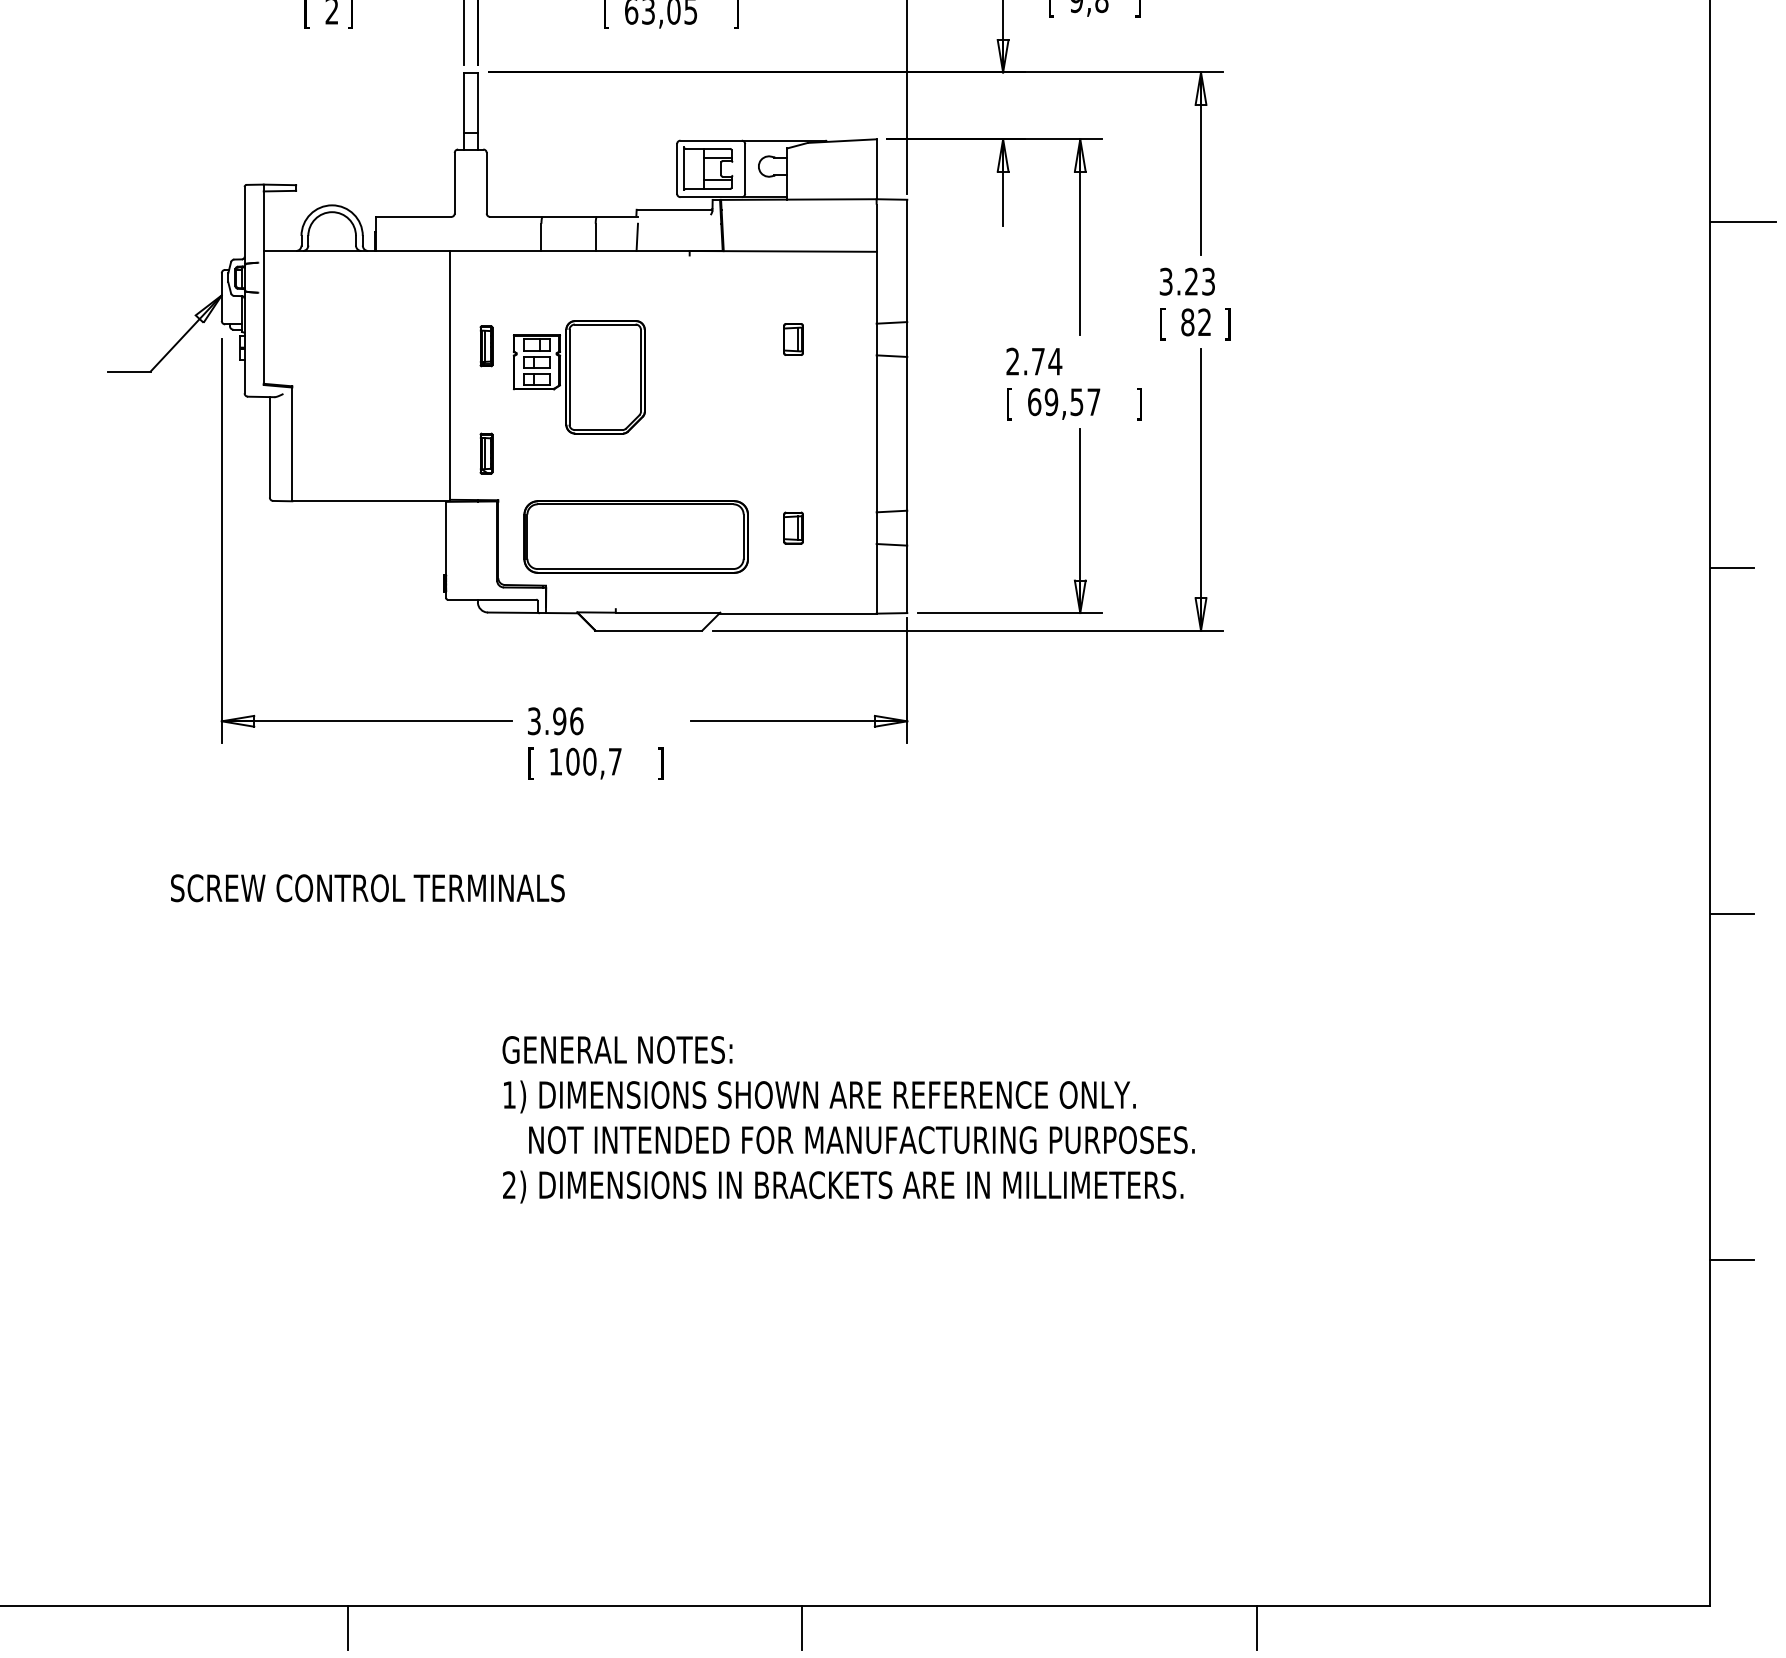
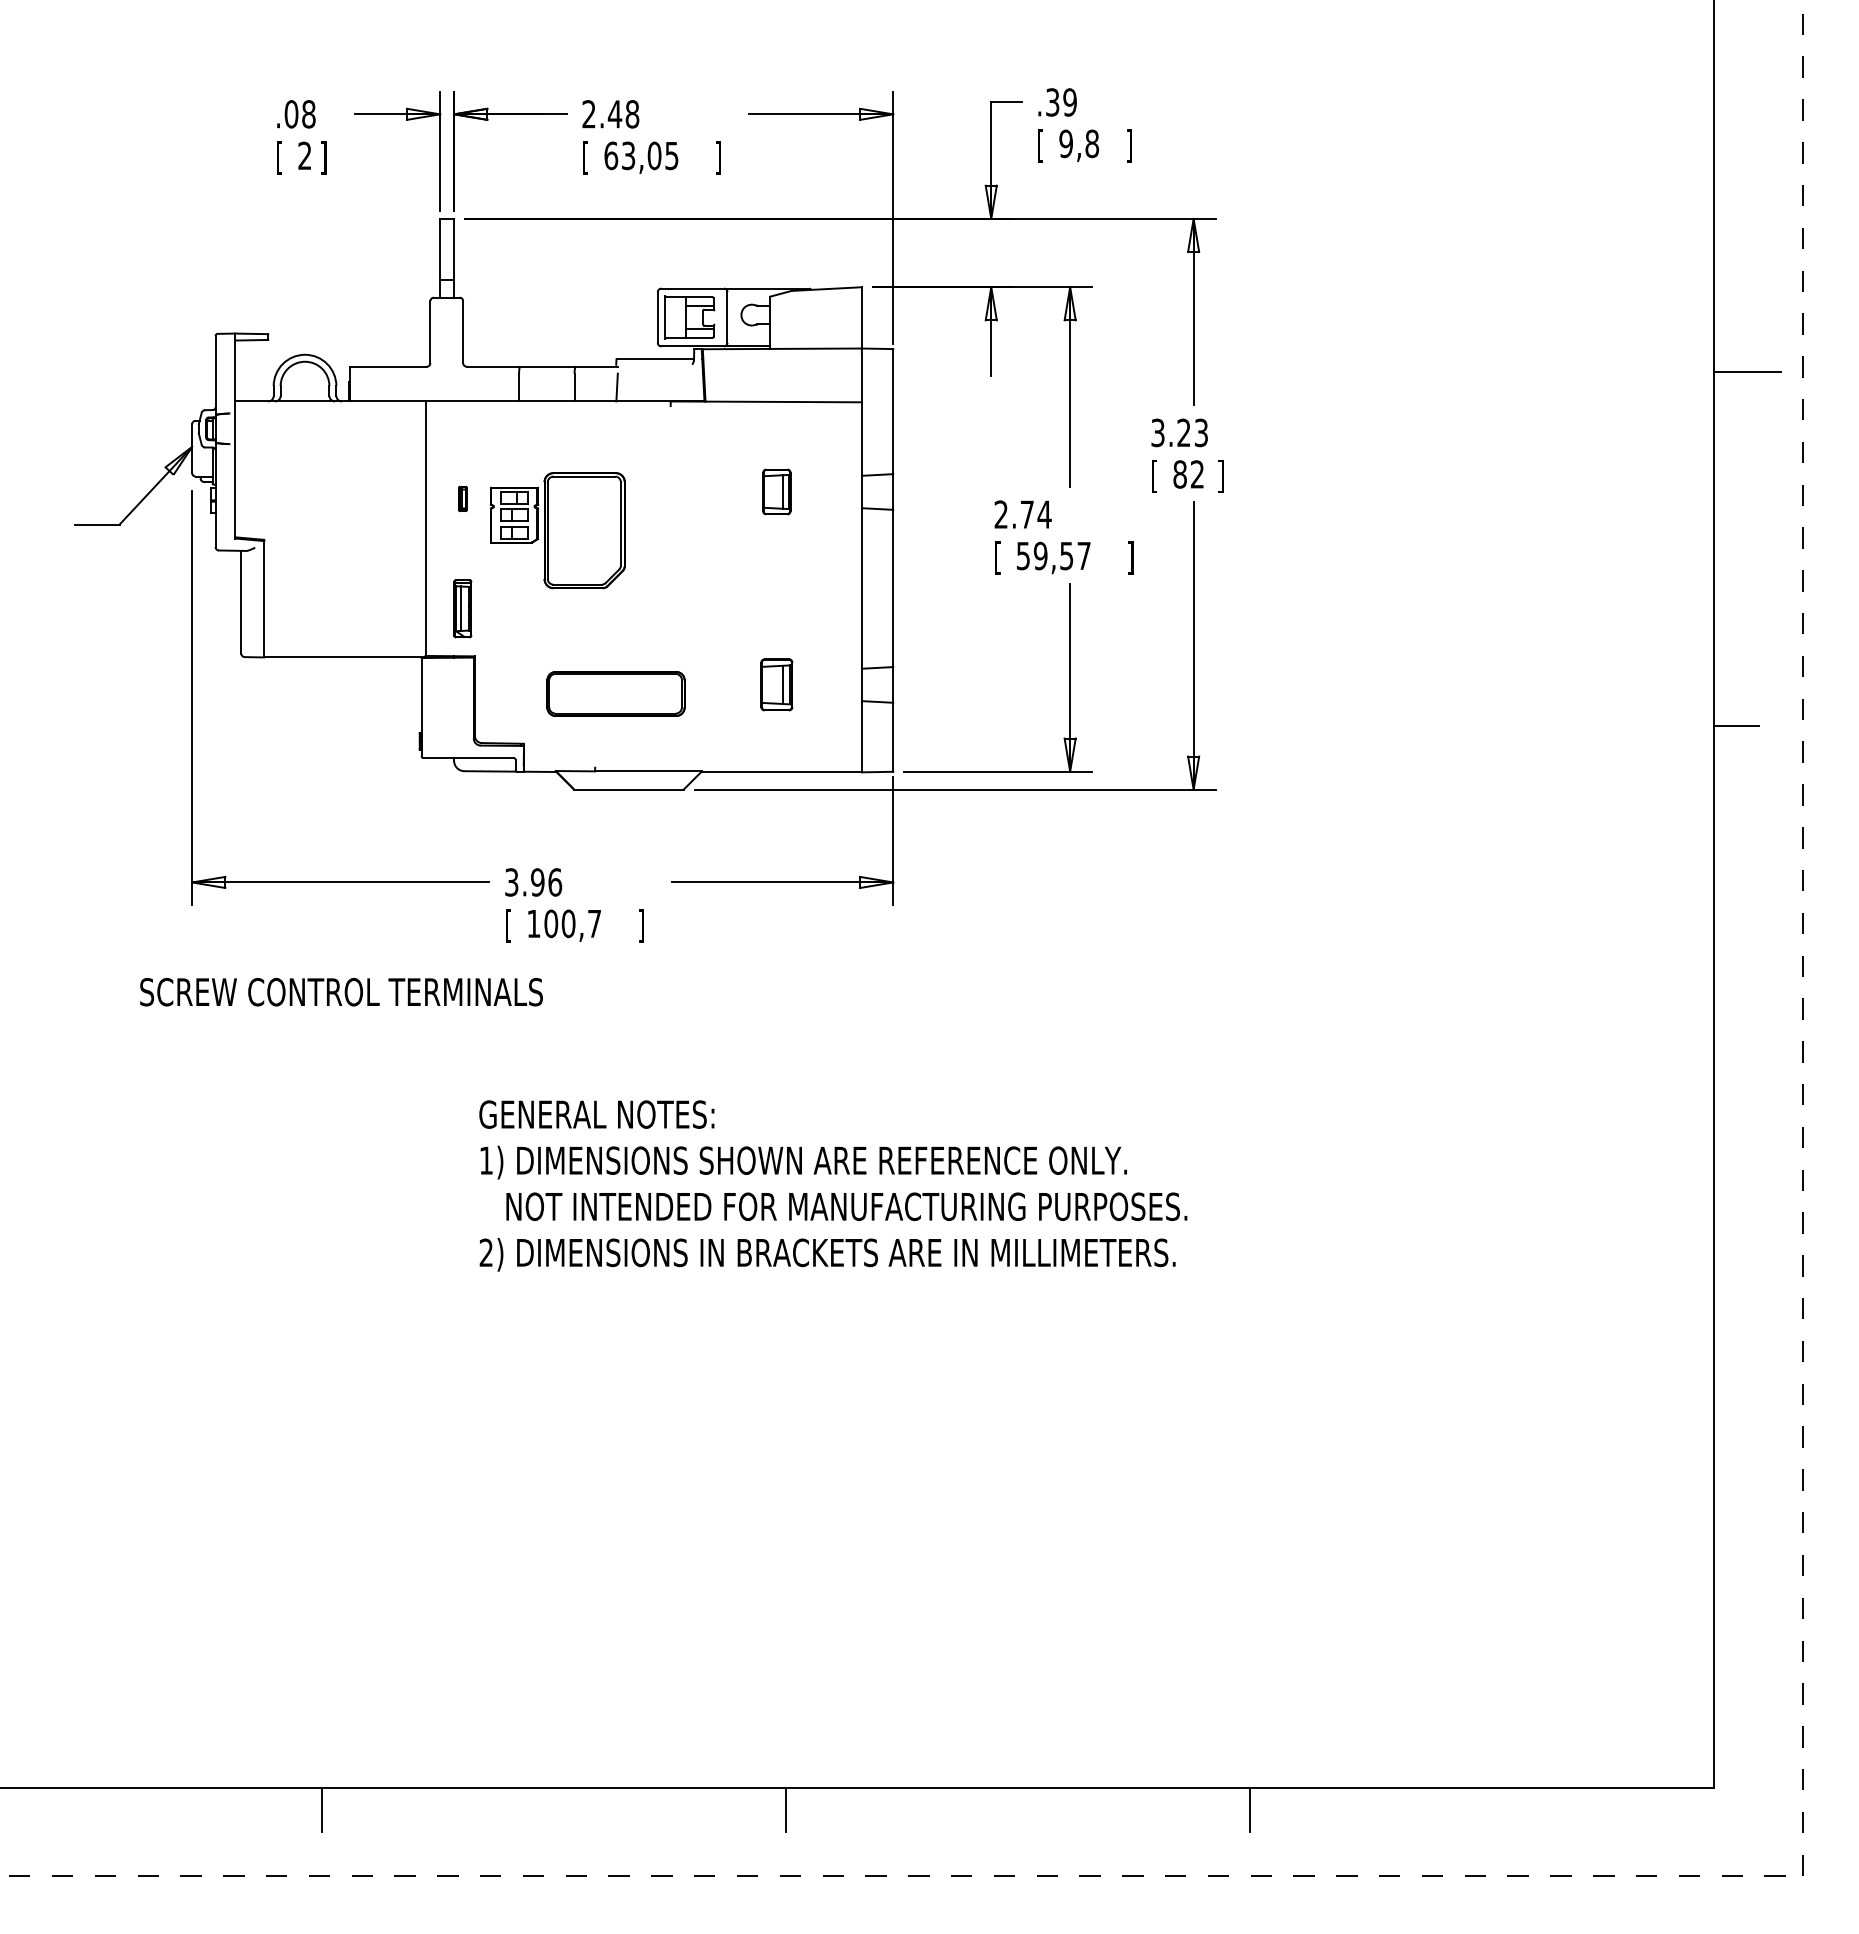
part: (793, 339) -> (776, 491), size x1.4
part: (486, 345) -> (462, 498), size x0.6
text: (1034, 401) -> (1023, 555), 69,57 -> 59,57
part: (486, 453) -> (462, 608), size x1.4
part: (793, 527) -> (776, 684), size x1.6
part: (635, 536) -> (615, 693), size x0.6
text: (367, 888) -> (341, 992), moved
line: (1731, 913) -> (1736, 1079), removed
text: (848, 1119) -> (833, 1185), moved
line: (1731, 1260) -> (1736, 1433), removed

